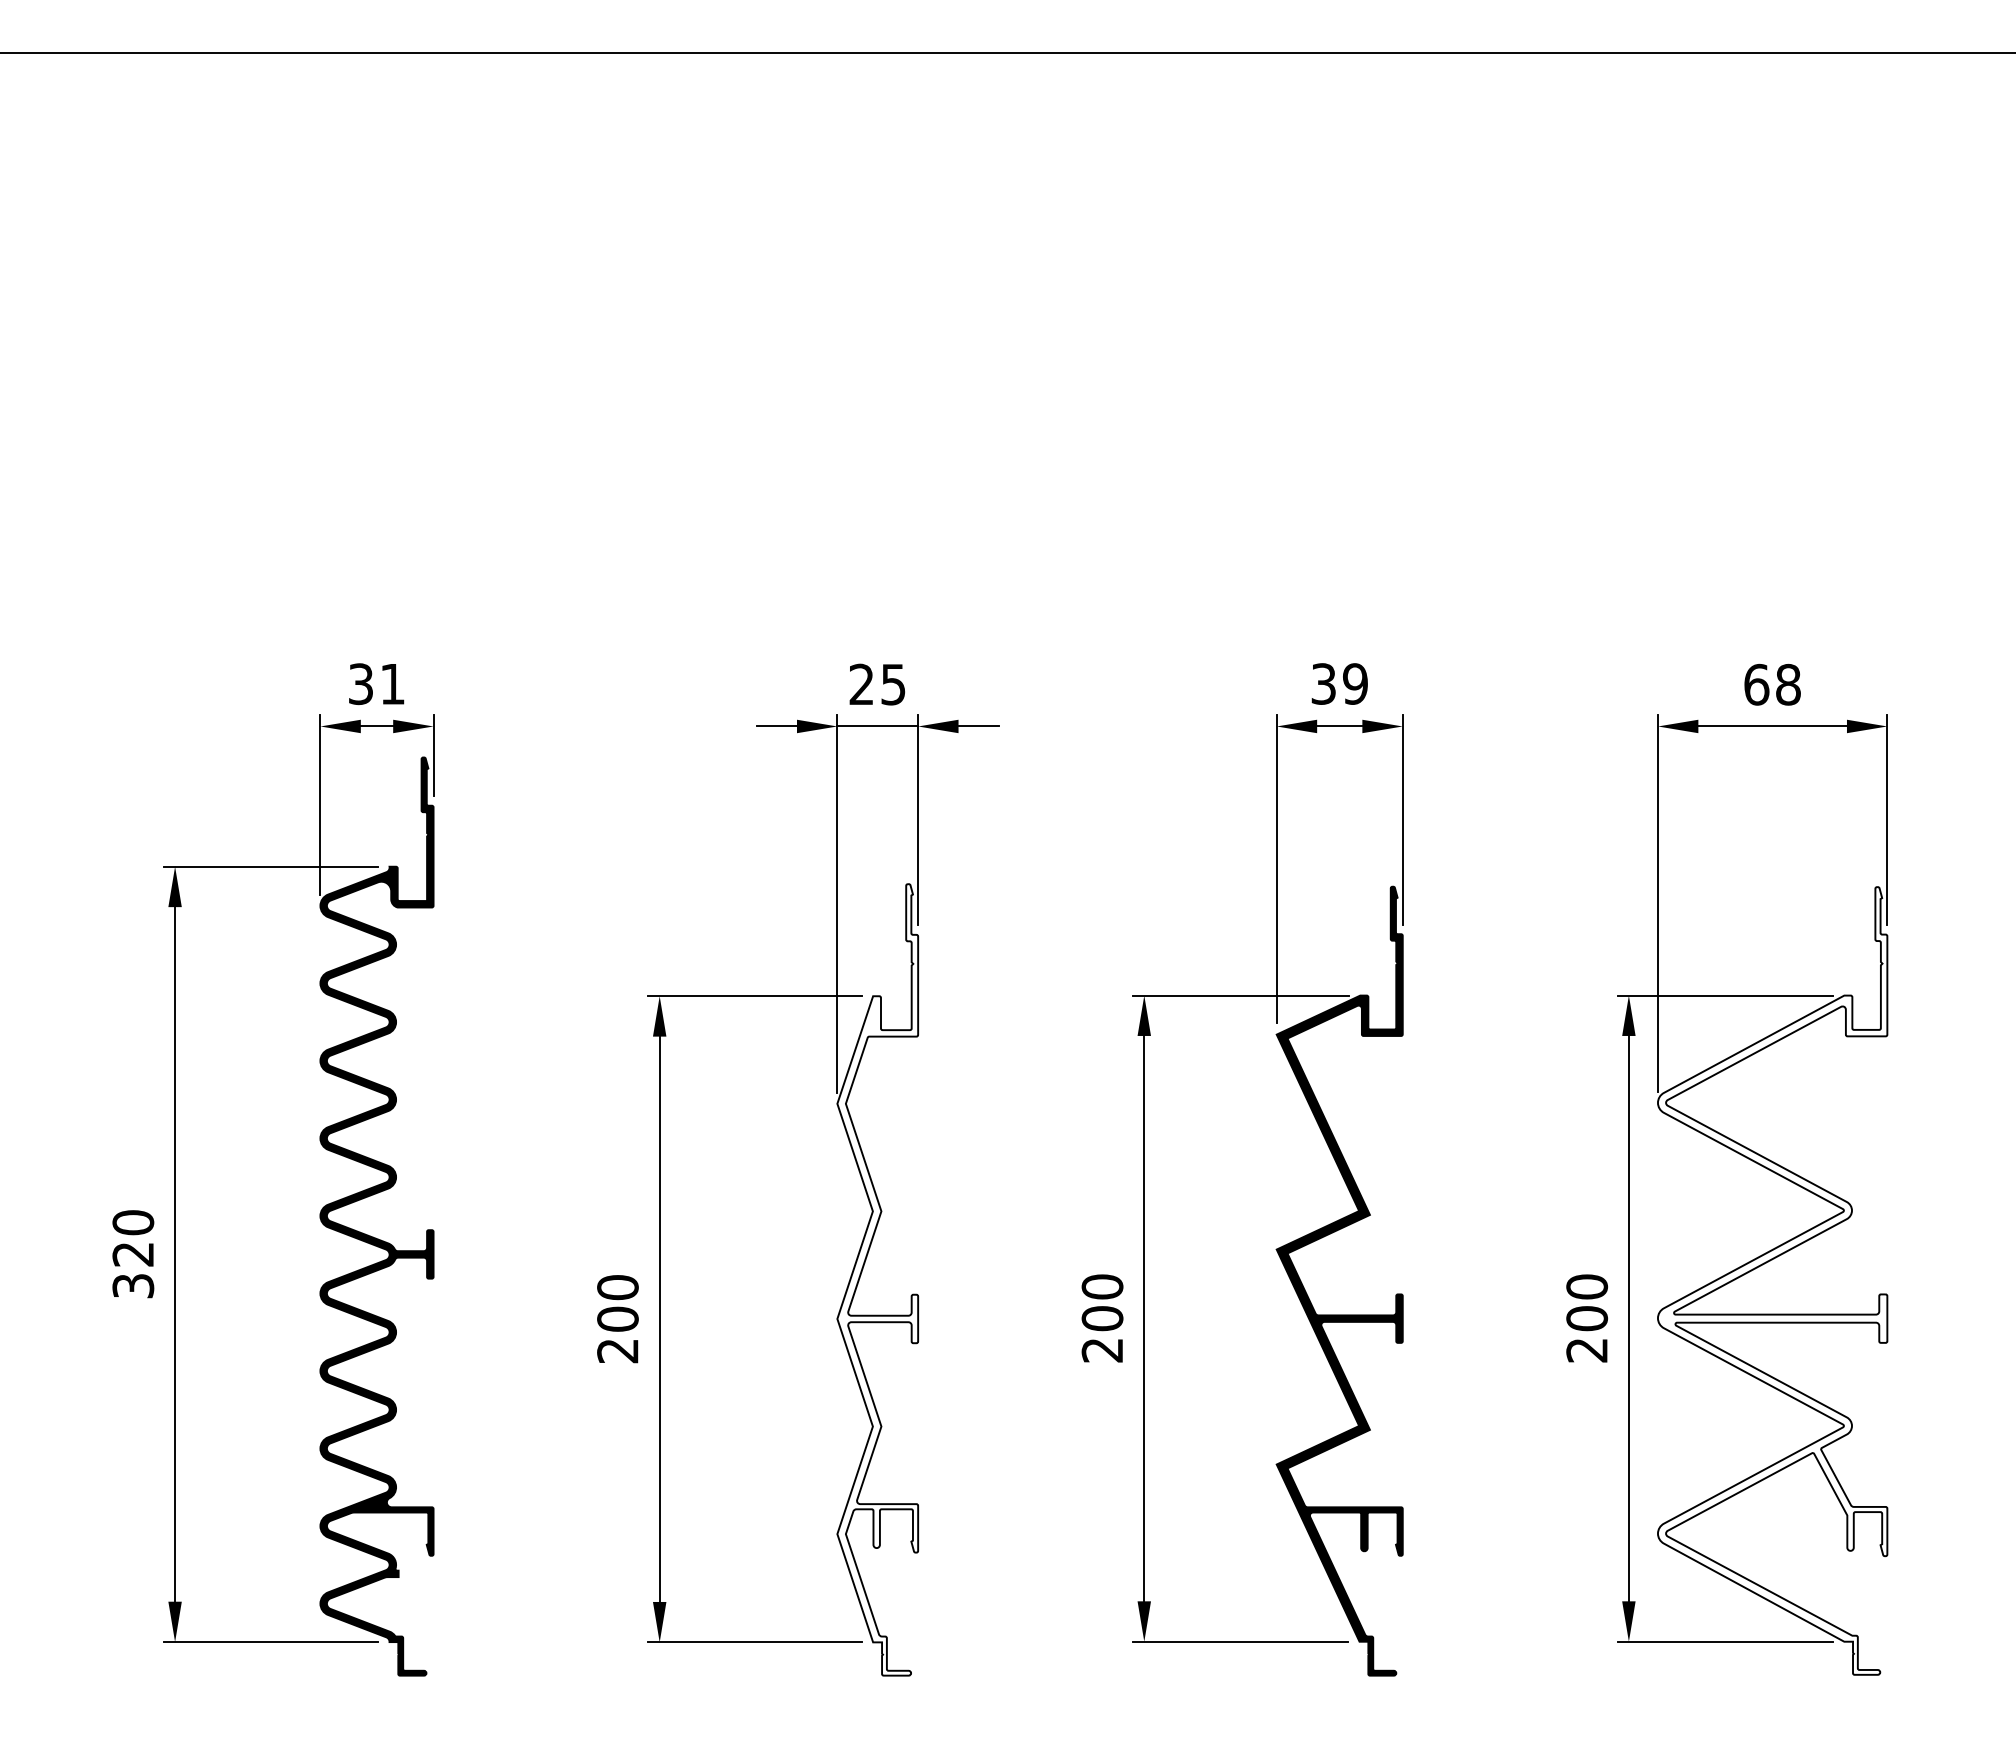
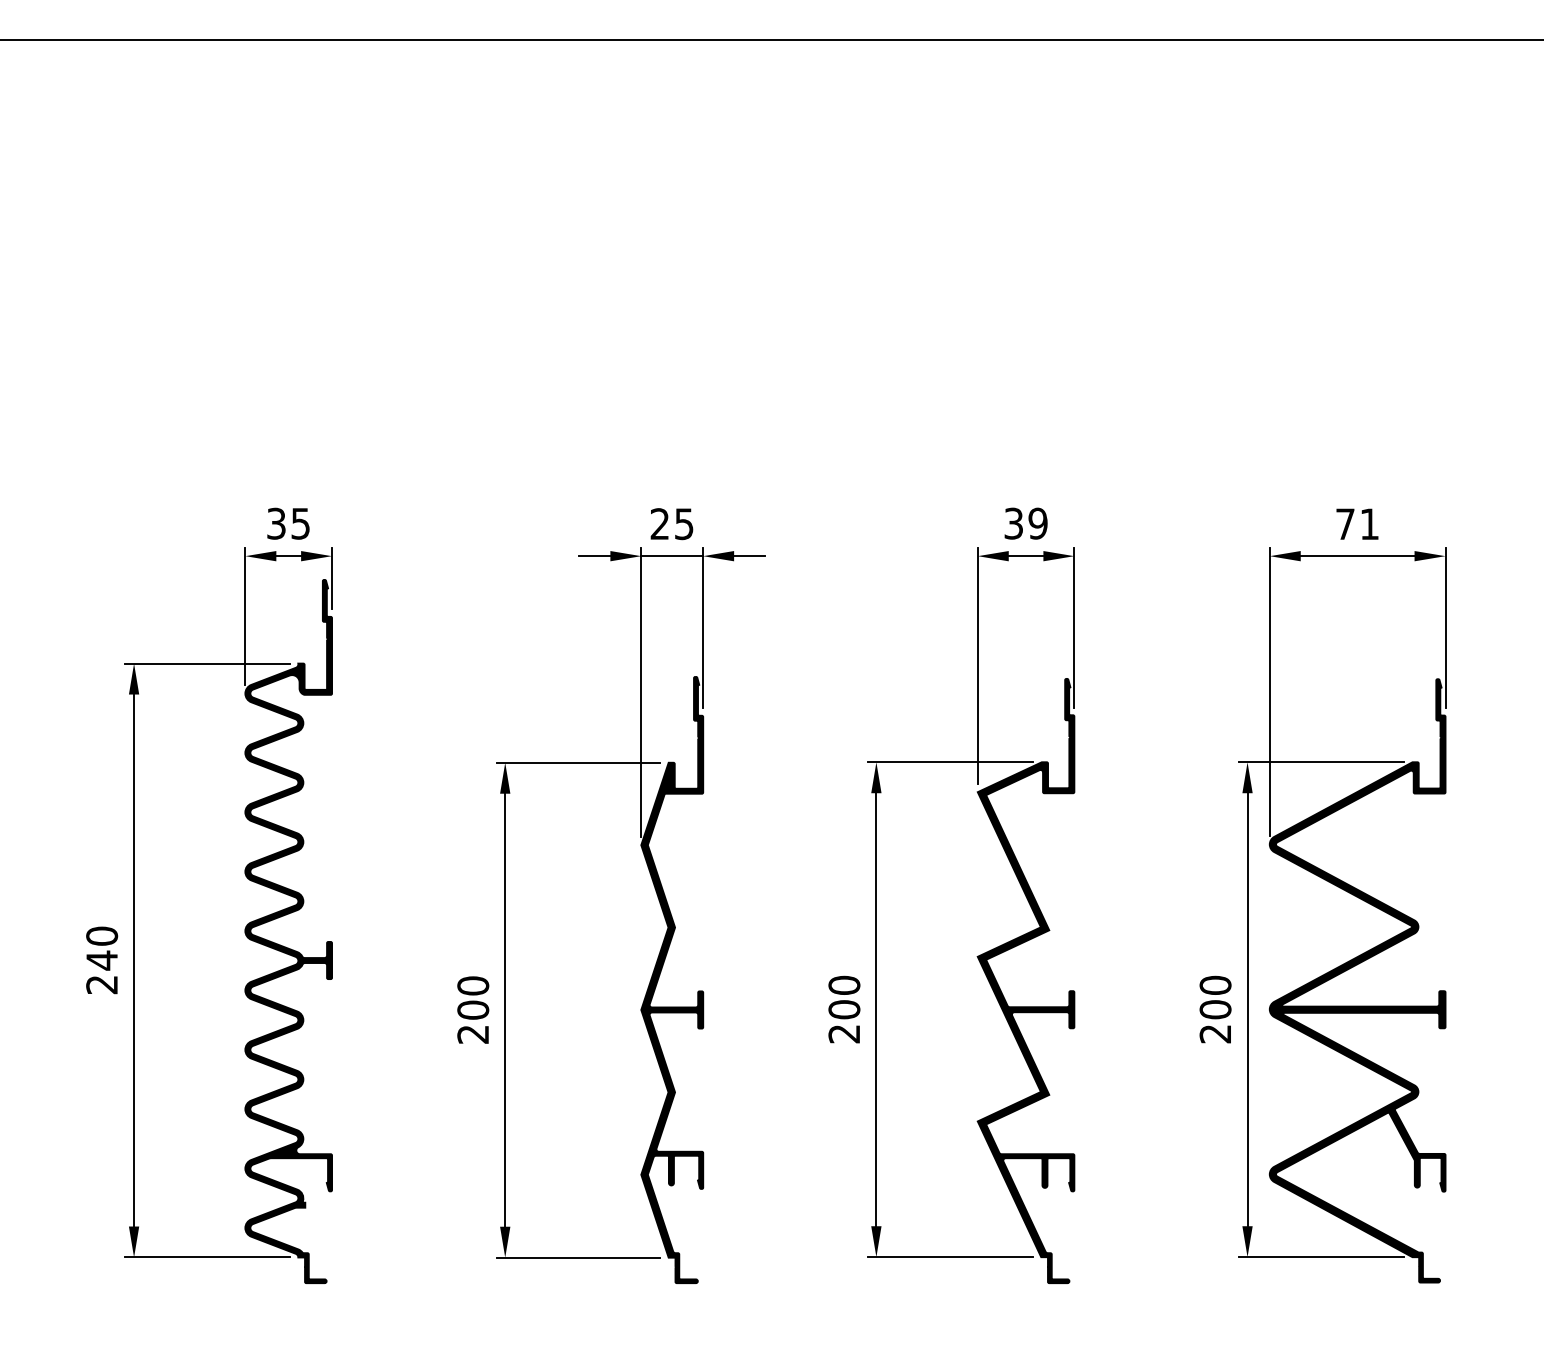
text: (392, 684) -> (300, 524), 31 -> 35
text: (1772, 684) -> (1357, 524), 68 -> 71
text: (133, 1269) -> (102, 972), 320 -> 240
fill: (877, 1279) -> (672, 979), added
fill: (1772, 1280) -> (1357, 980), added

